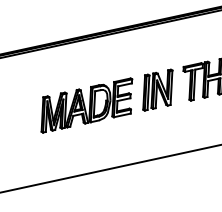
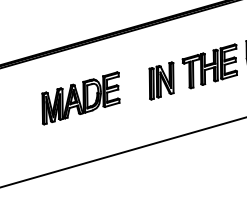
part: (86, 105) -> (80, 98), moved

